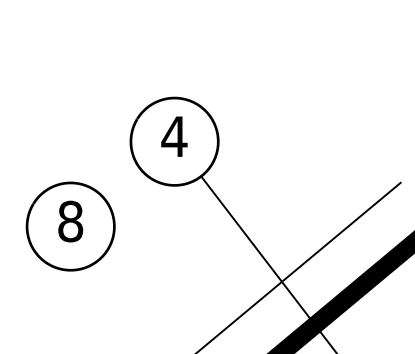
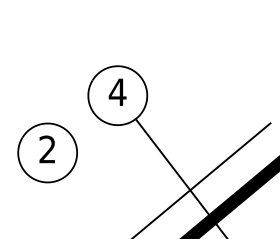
text: (70, 221) -> (47, 149), 8 -> 2

